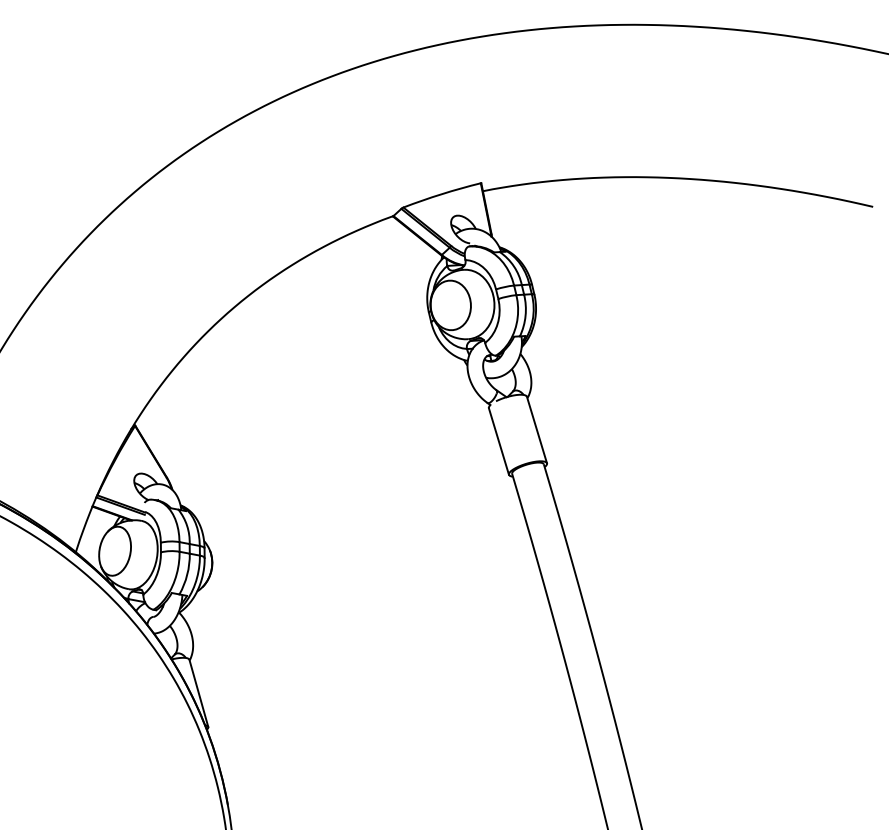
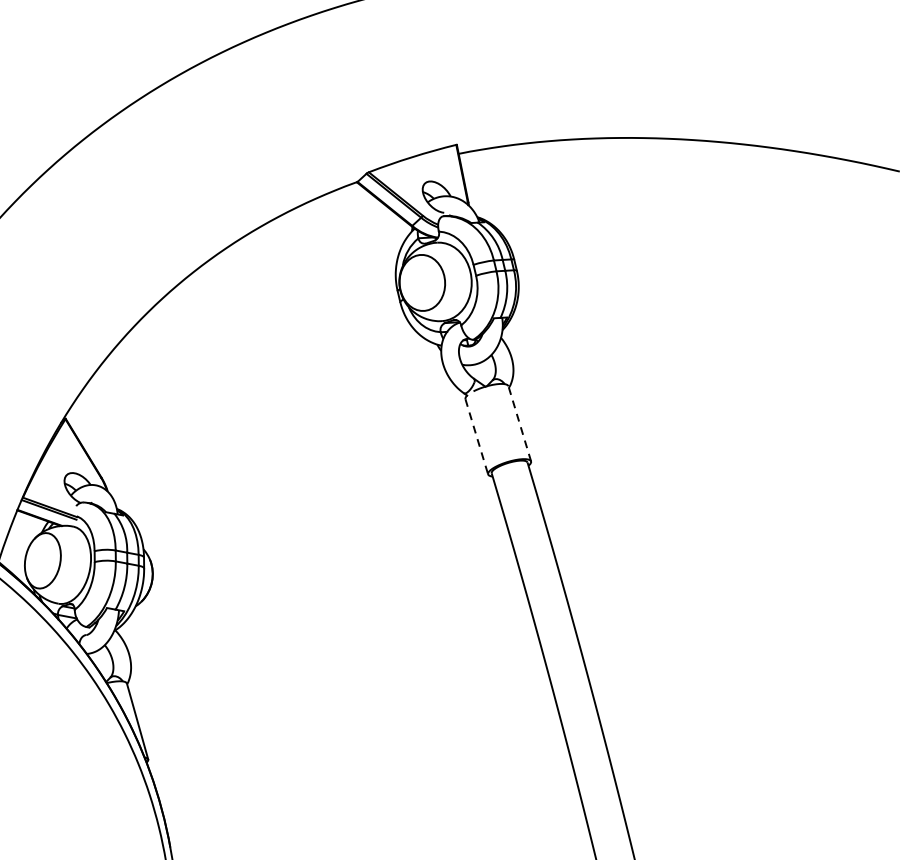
line: (536, 430) -> (519, 424), solid -> dashed
line: (498, 441) -> (476, 436), solid -> dashed

